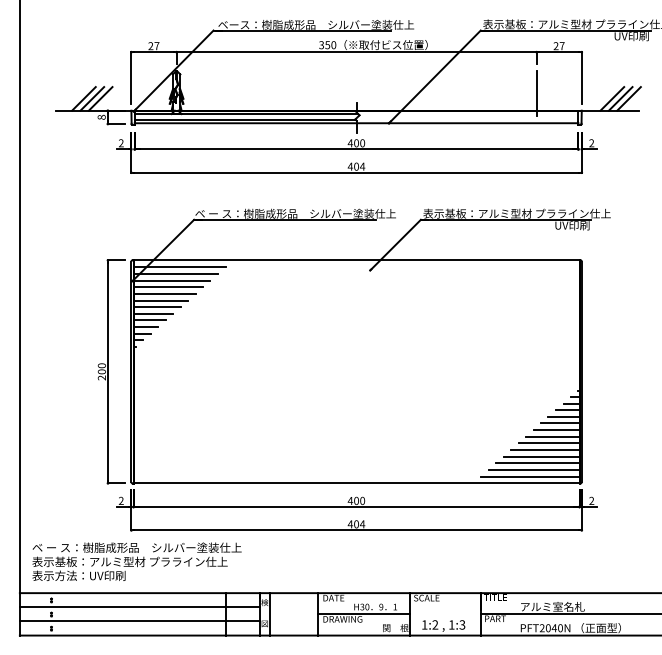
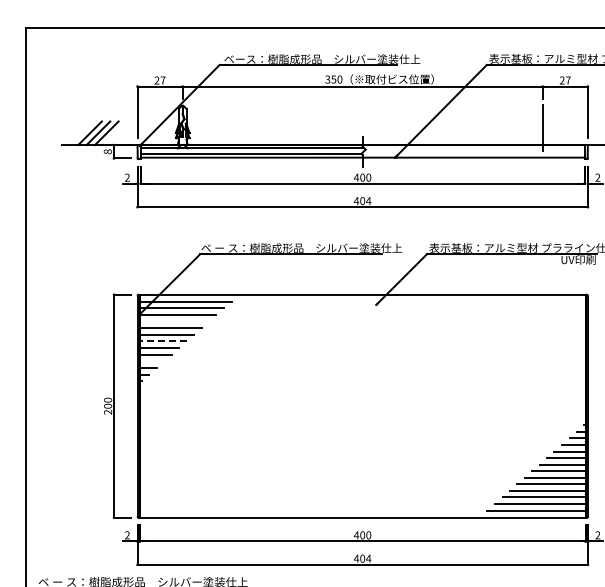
line: (168, 287) -> (174, 321), removed
line: (157, 306) -> (163, 340), solid -> dashed
line: (145, 326) -> (151, 360), removed

